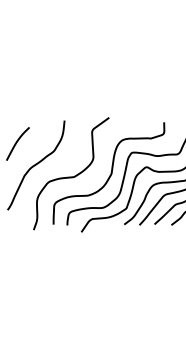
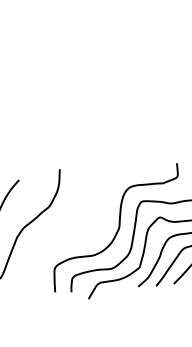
curve: (71, 176) -> (72, 234), removed

